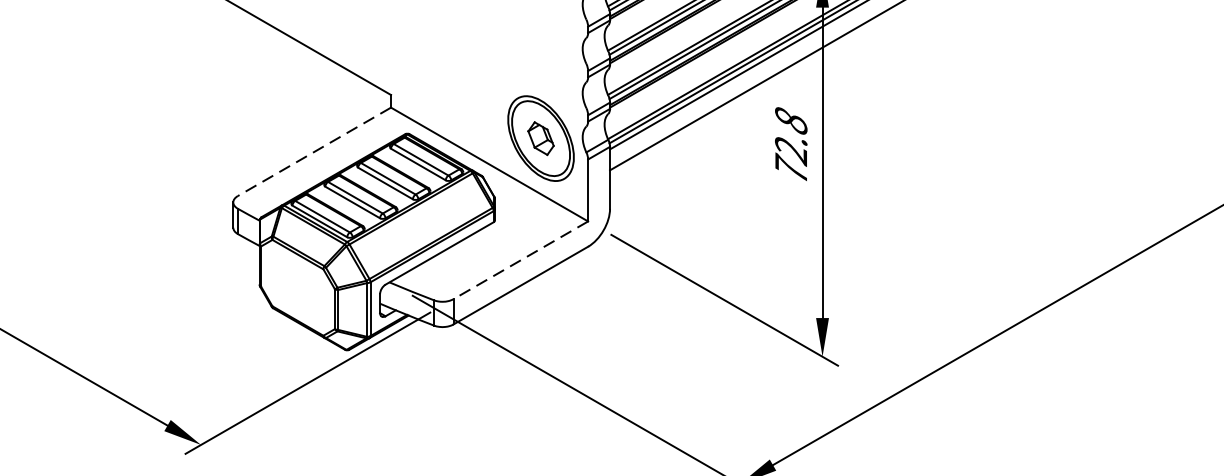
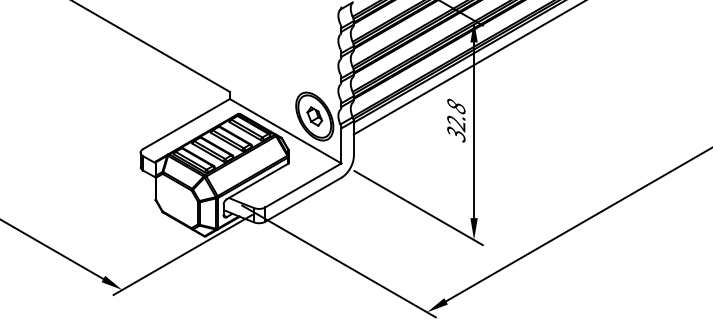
line: (314, 152) -> (186, 124), dashed -> solid
text: (791, 168) -> (456, 133), 72.8 -> 32.8
line: (521, 260) -> (303, 185), dashed -> solid

